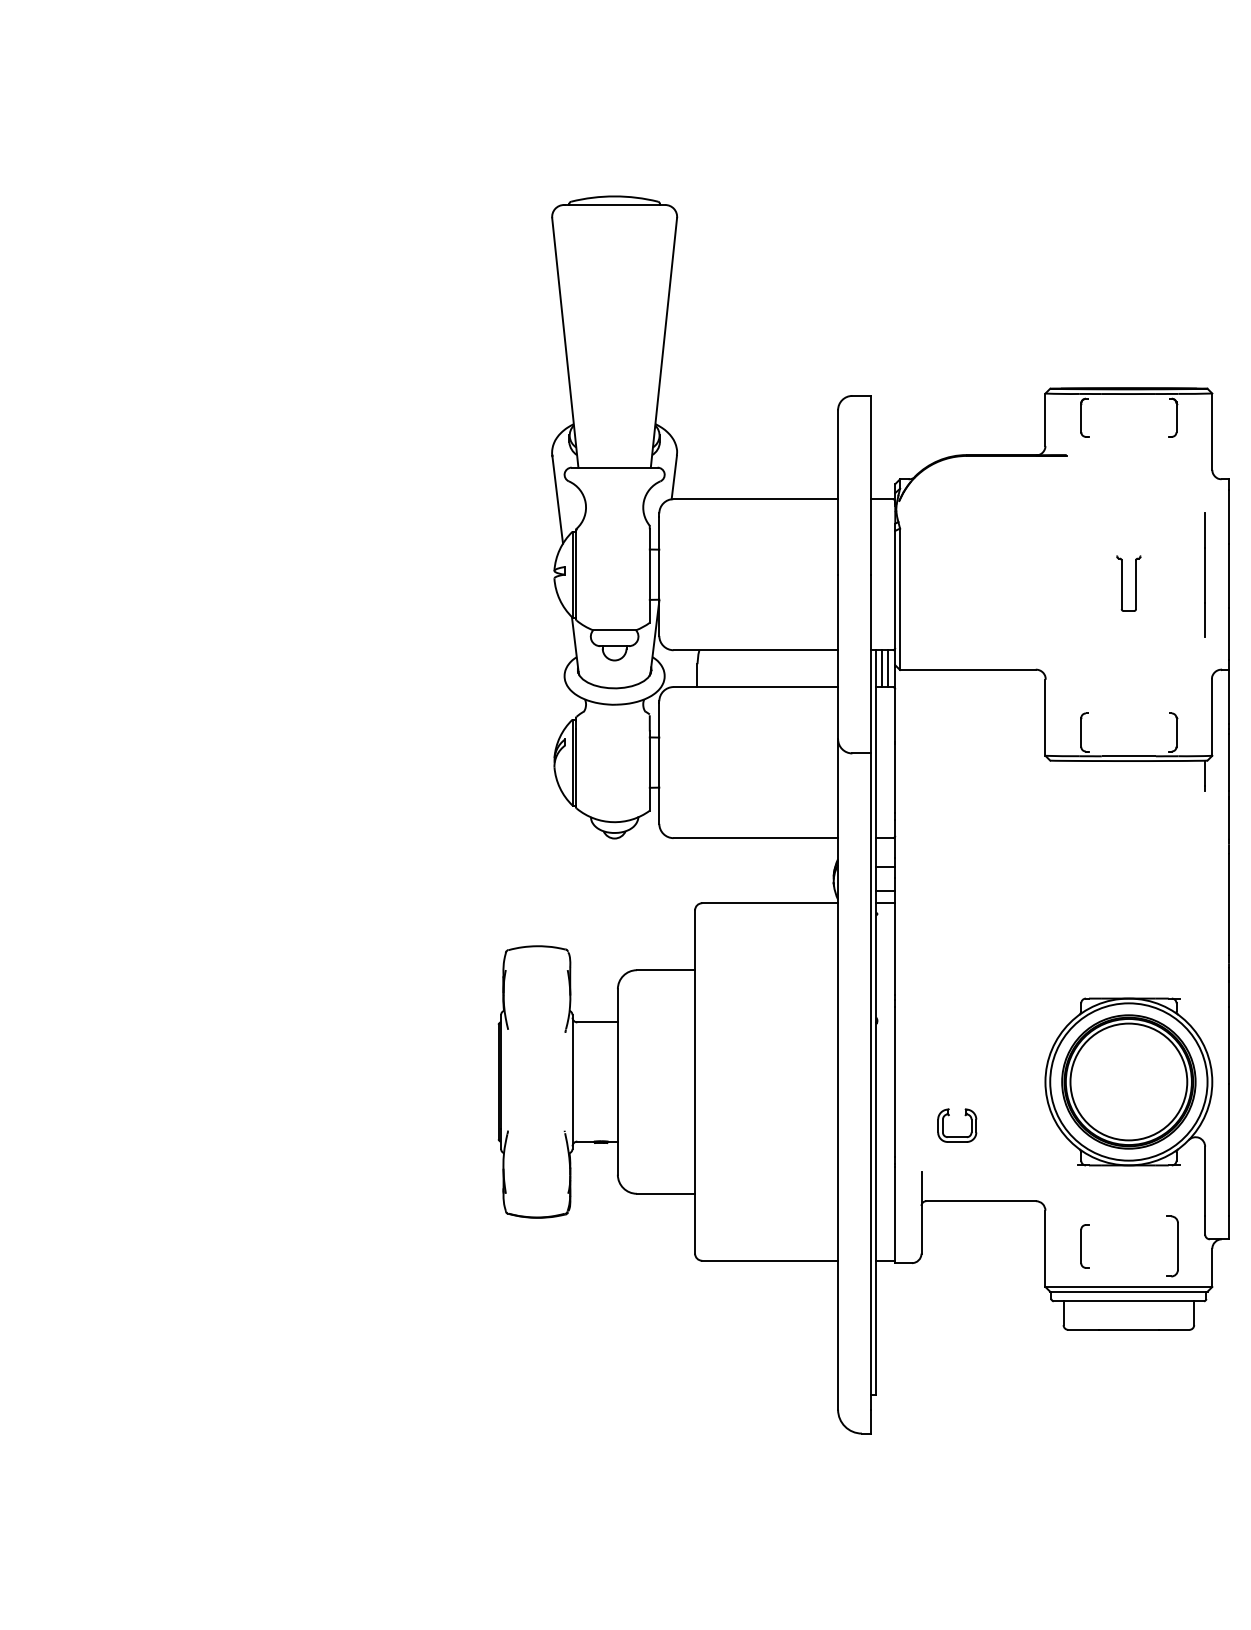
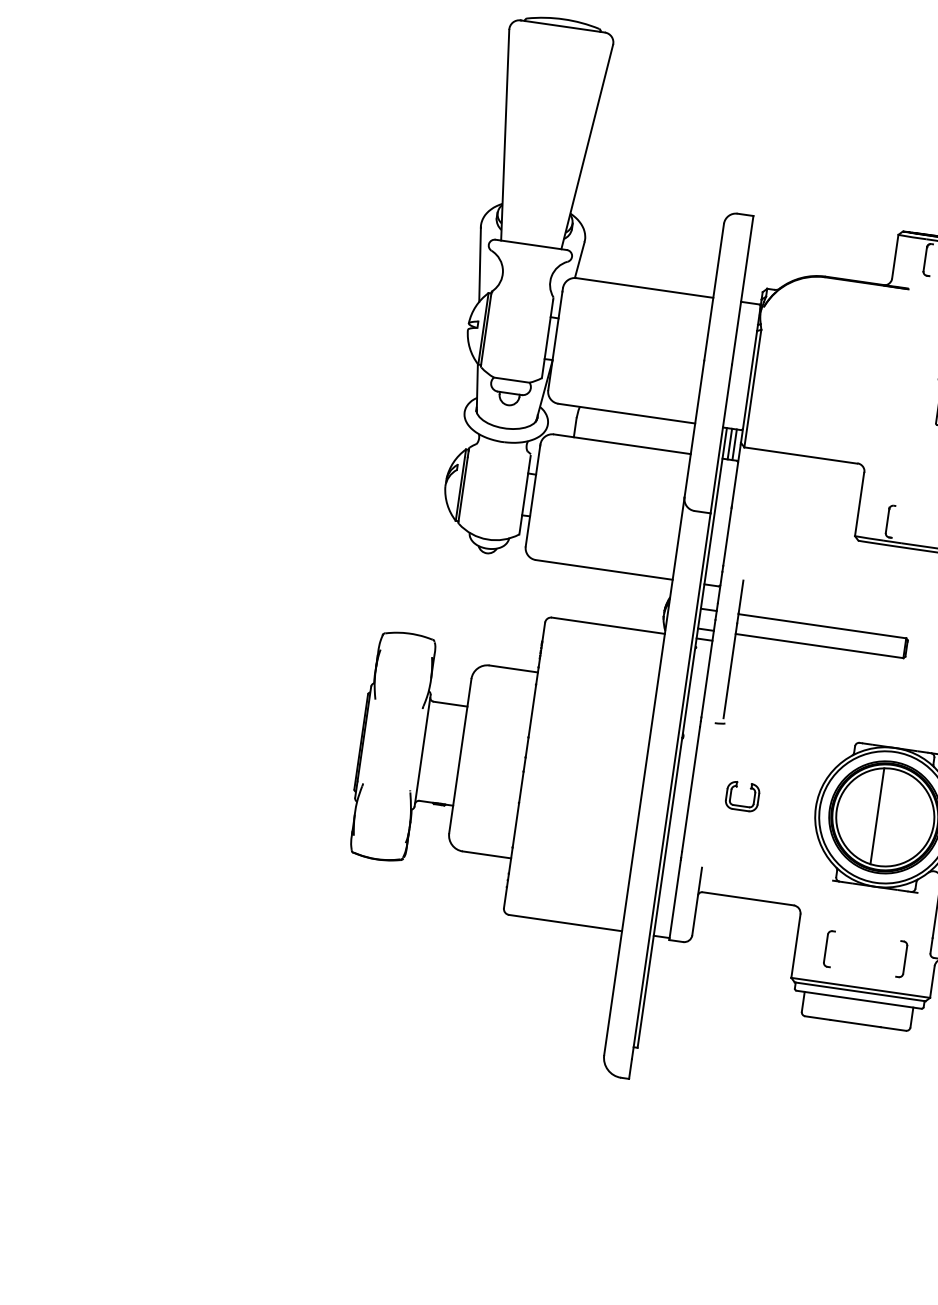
part: (1019, 891) -> (817, 645), added
line: (1119, 1081) -> (877, 815), added
part: (957, 1136) -> (741, 805), moved
part: (1172, 1246) -> (901, 959), size x0.71

